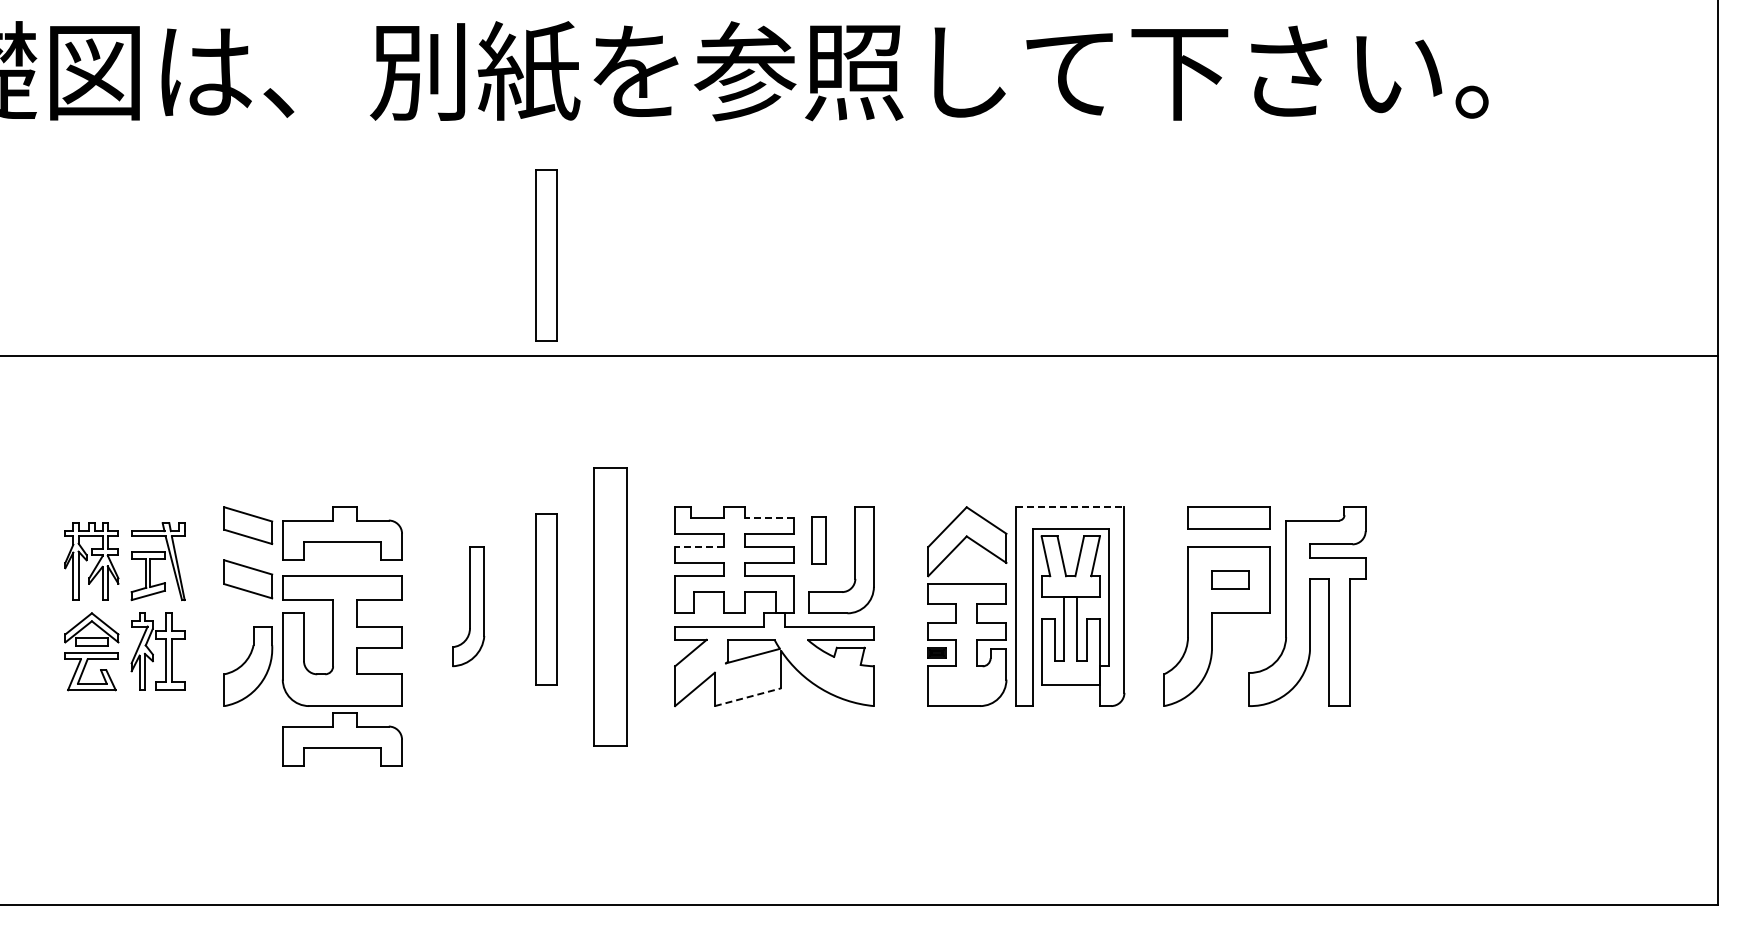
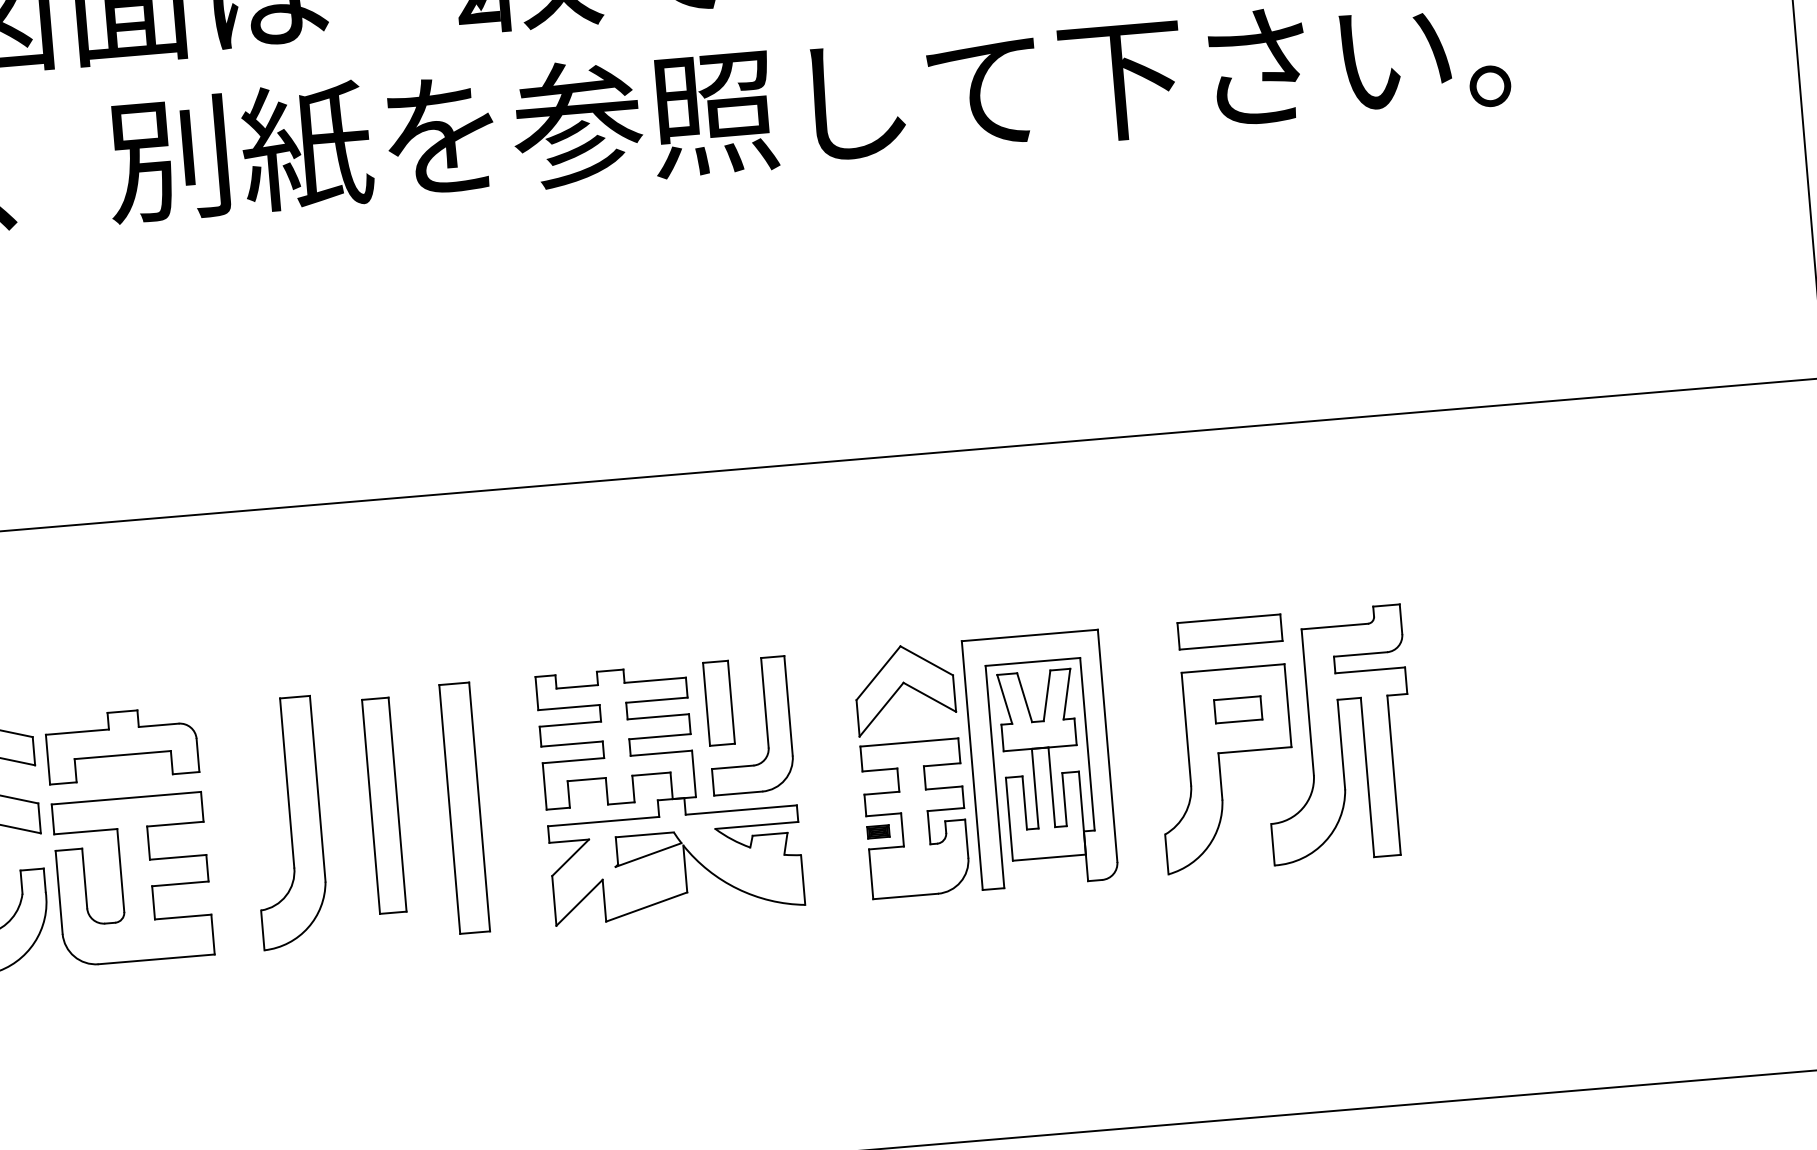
part: (546, 255) -> (348, 375), removed
line: (1070, 507) -> (1030, 635), dashed -> solid
line: (769, 517) -> (654, 679), dashed -> solid
part: (818, 540) -> (718, 703), size x1.43
line: (699, 547) -> (570, 724), dashed -> solid
part: (468, 606) -> (287, 822), size x1.67
part: (609, 606) -> (463, 808), size x0.71
line: (748, 697) -> (647, 907), dashed -> solid
part: (342, 739) -> (143, 1002), removed

